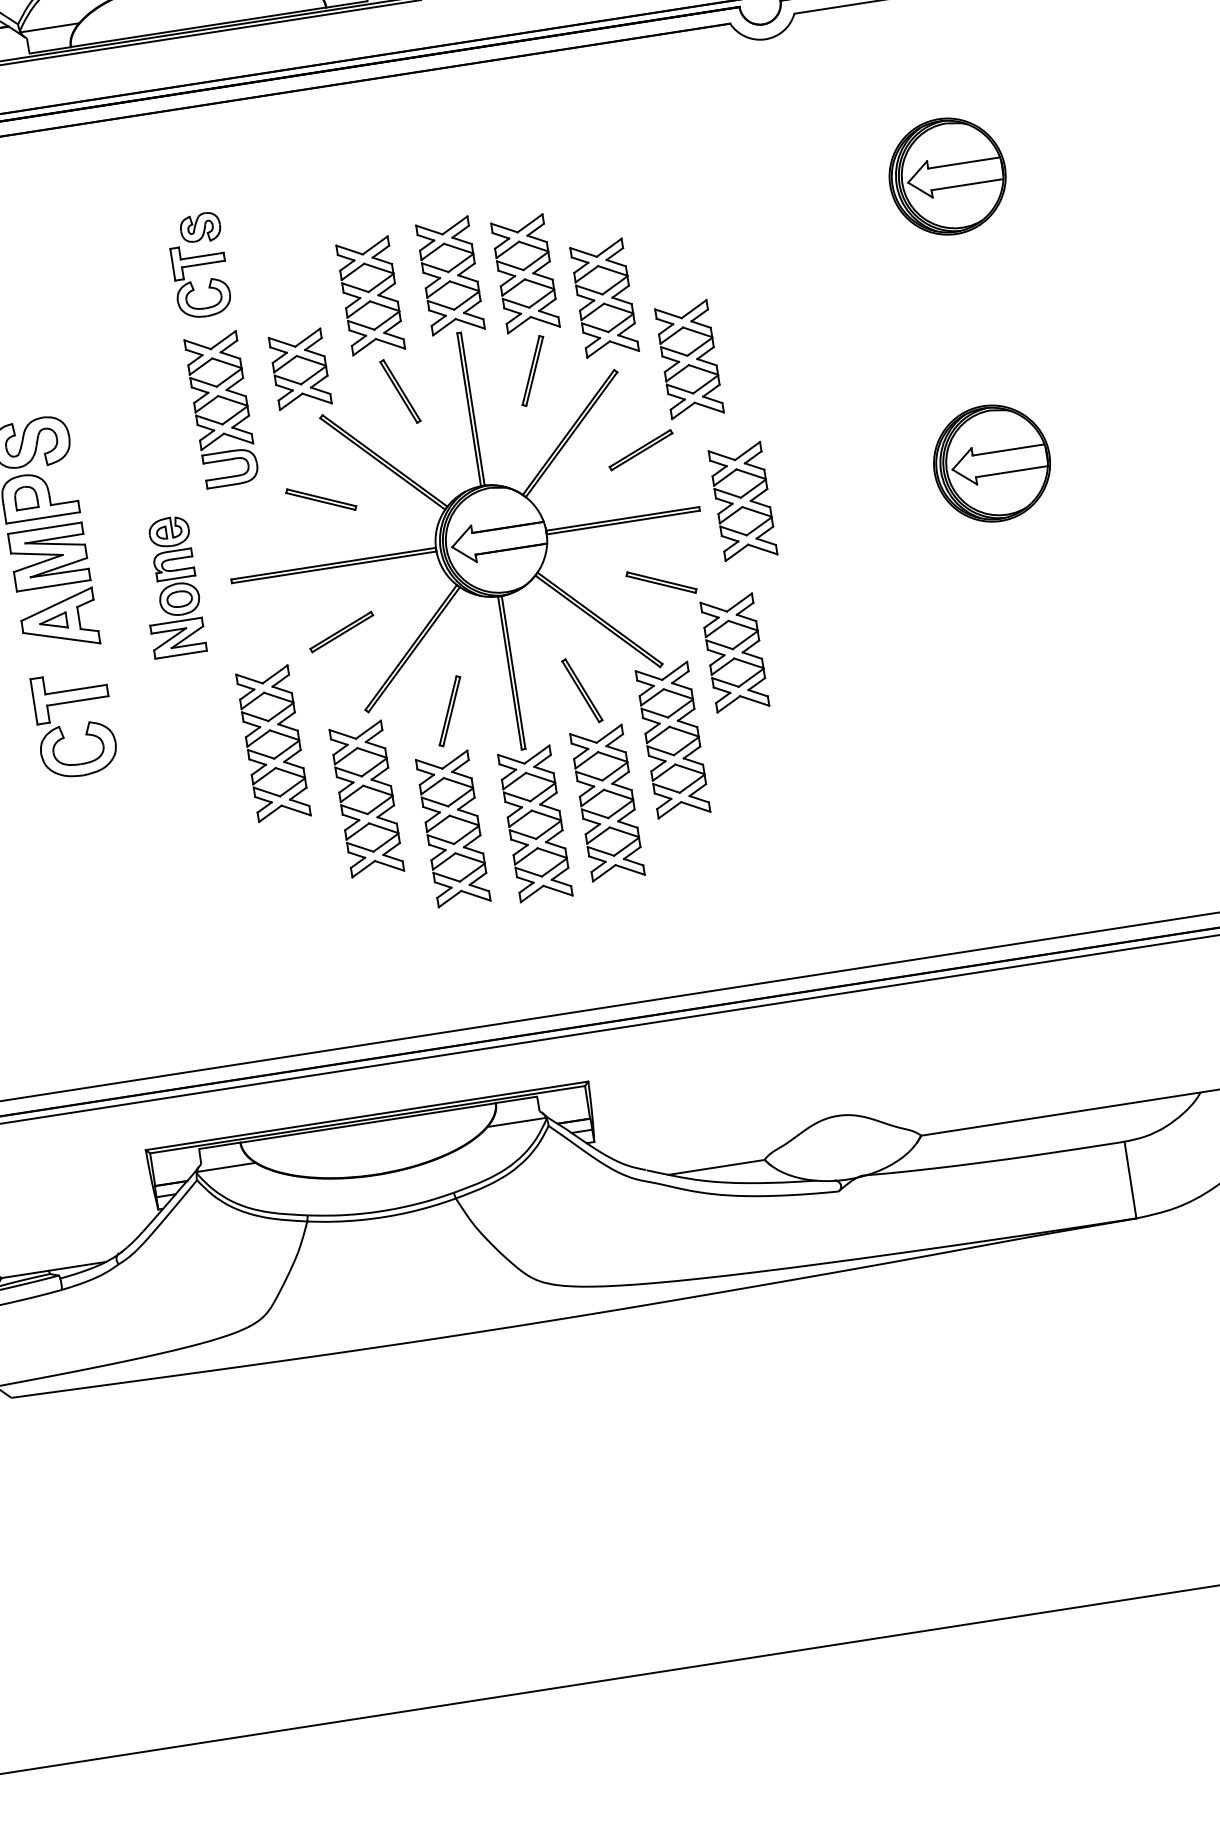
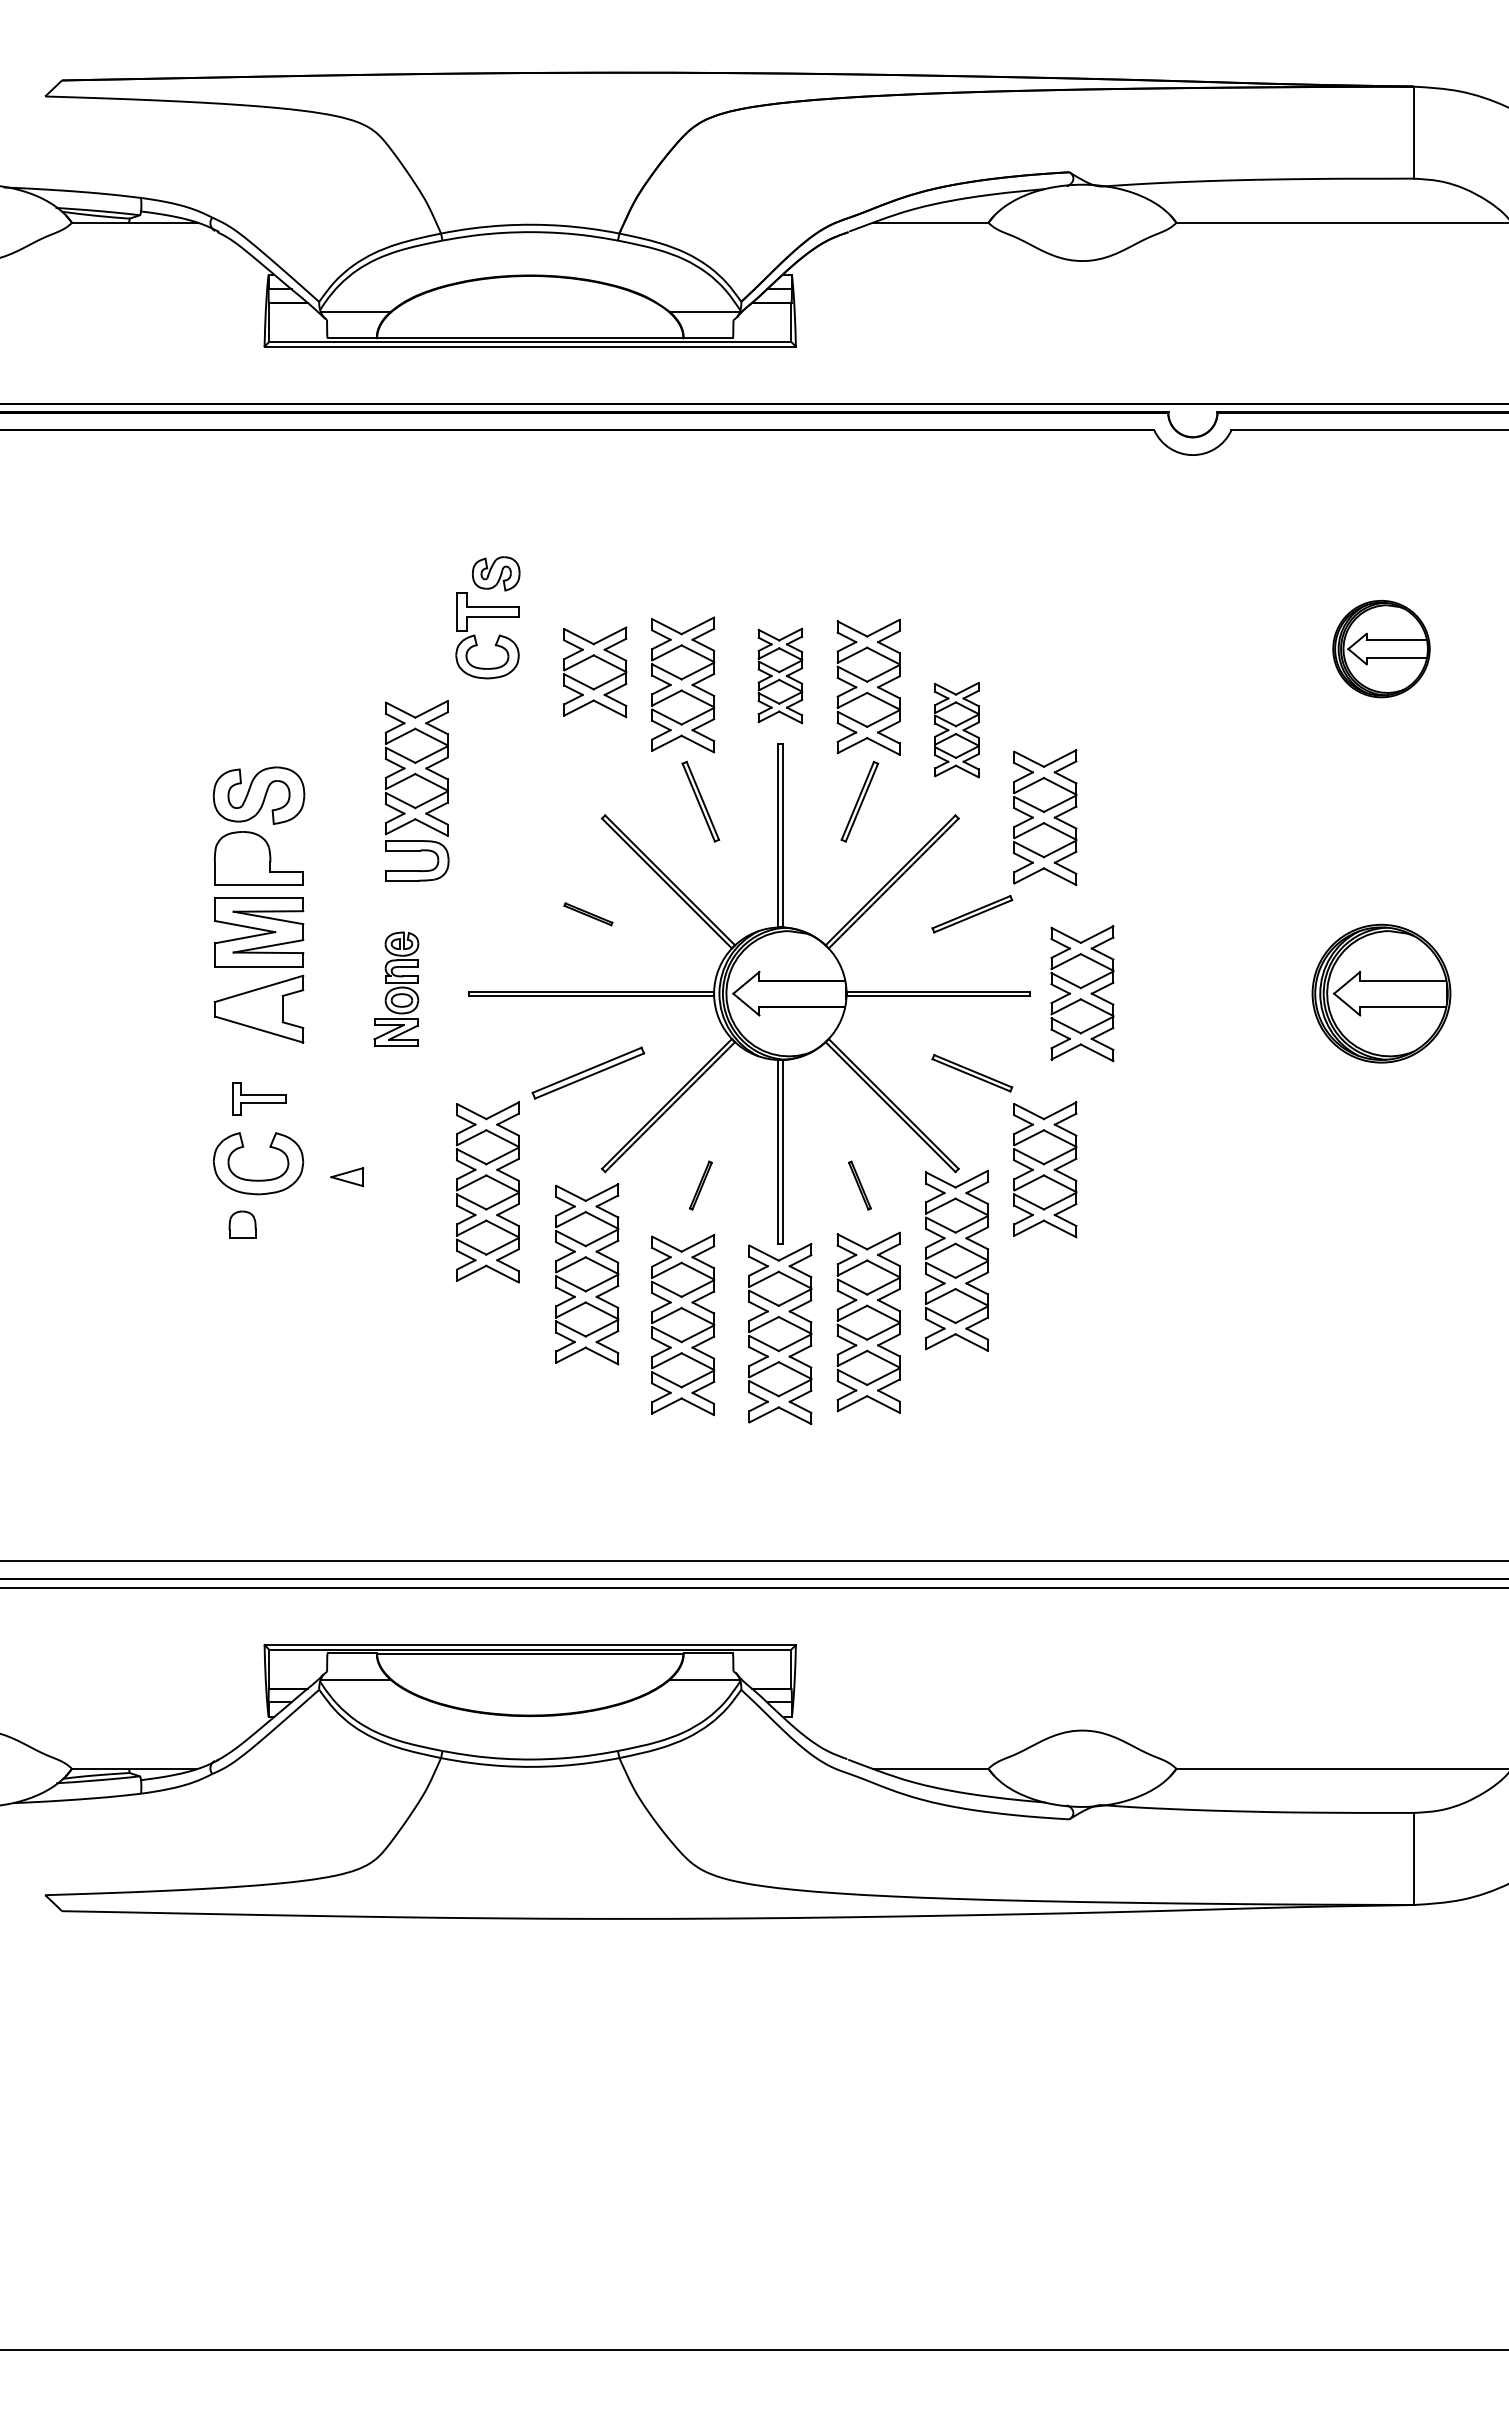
part: (947, 176) -> (1381, 648), size x0.7
part: (450, 276) -> (780, 675), size x0.7
part: (604, 298) -> (956, 729), size x0.7
part: (306, 379) -> (600, 684), moved
part: (225, 399) -> (423, 779), moved
part: (25, 497) -> (242, 1224), moved
part: (321, 499) -> (588, 914), size x0.6
part: (171, 587) -> (396, 989), size x0.7
part: (53, 622) -> (347, 1177), moved
part: (341, 632) -> (588, 1073), size x1.4
part: (582, 690) -> (859, 1185), size x0.6
part: (70, 695) -> (258, 1098), size x0.6
part: (449, 711) -> (700, 1185), size x0.6

